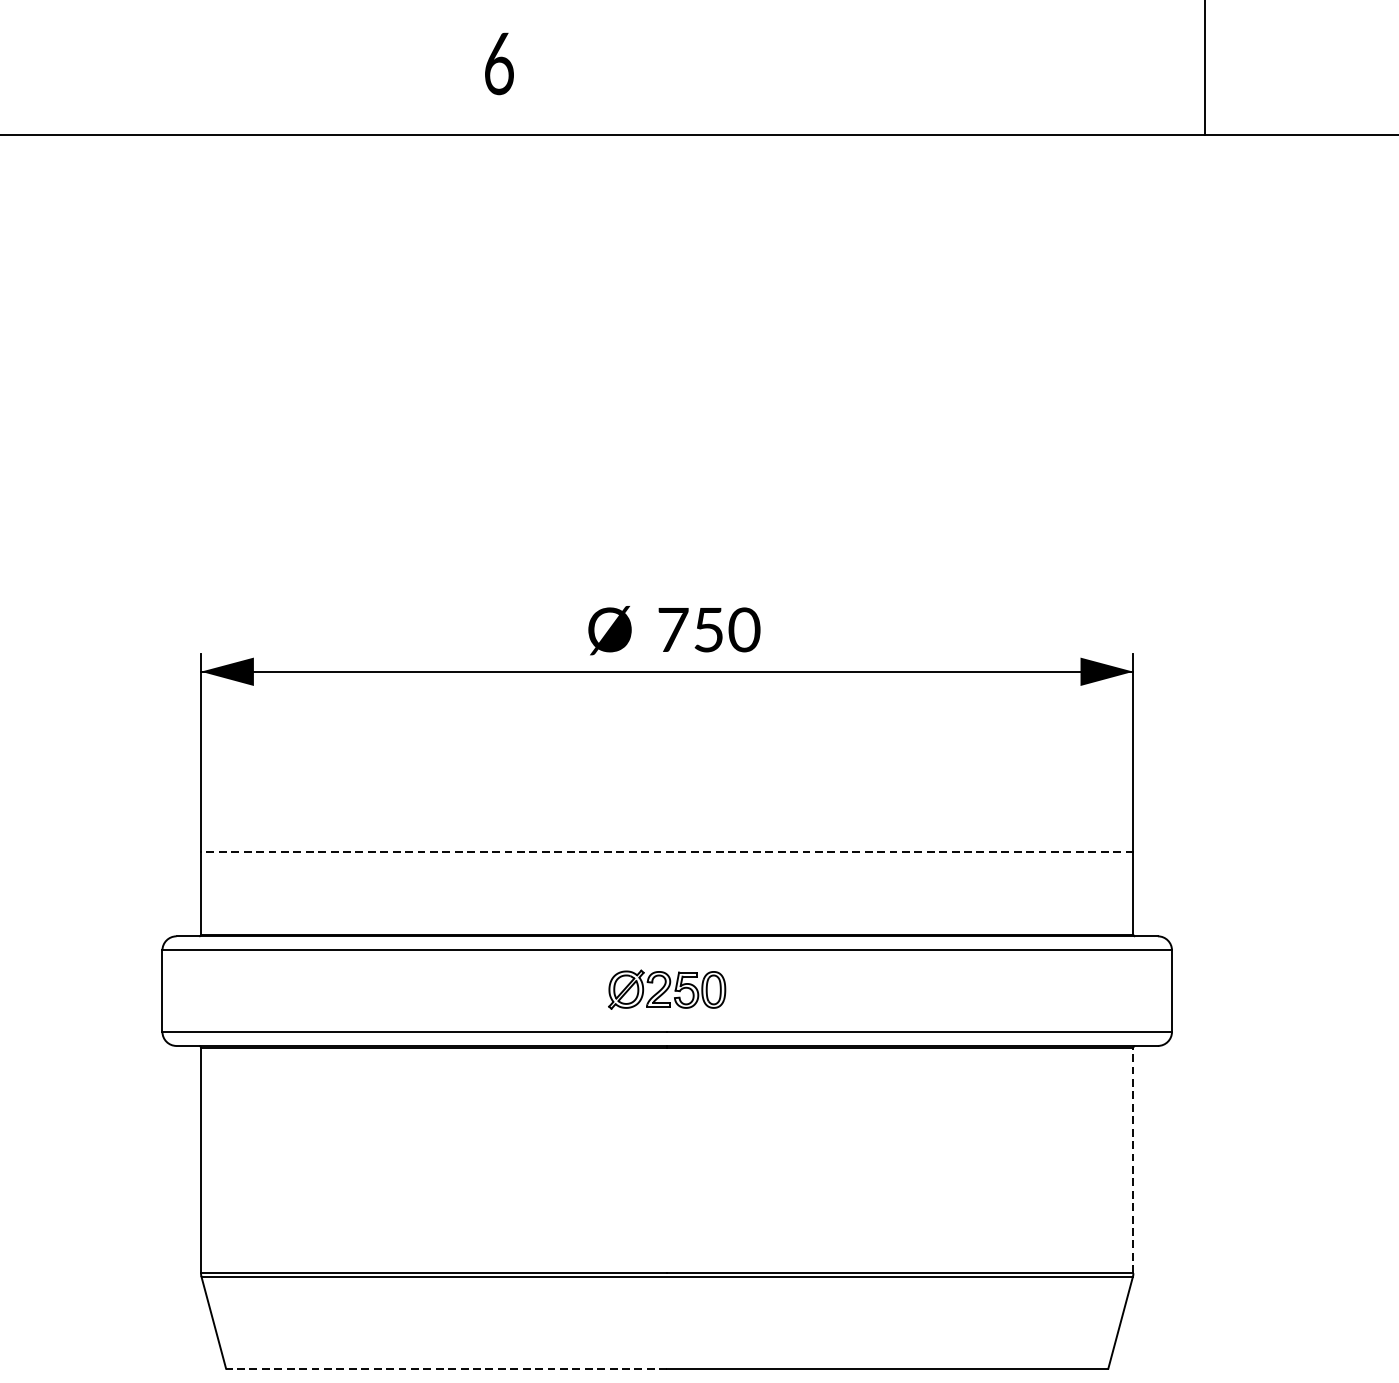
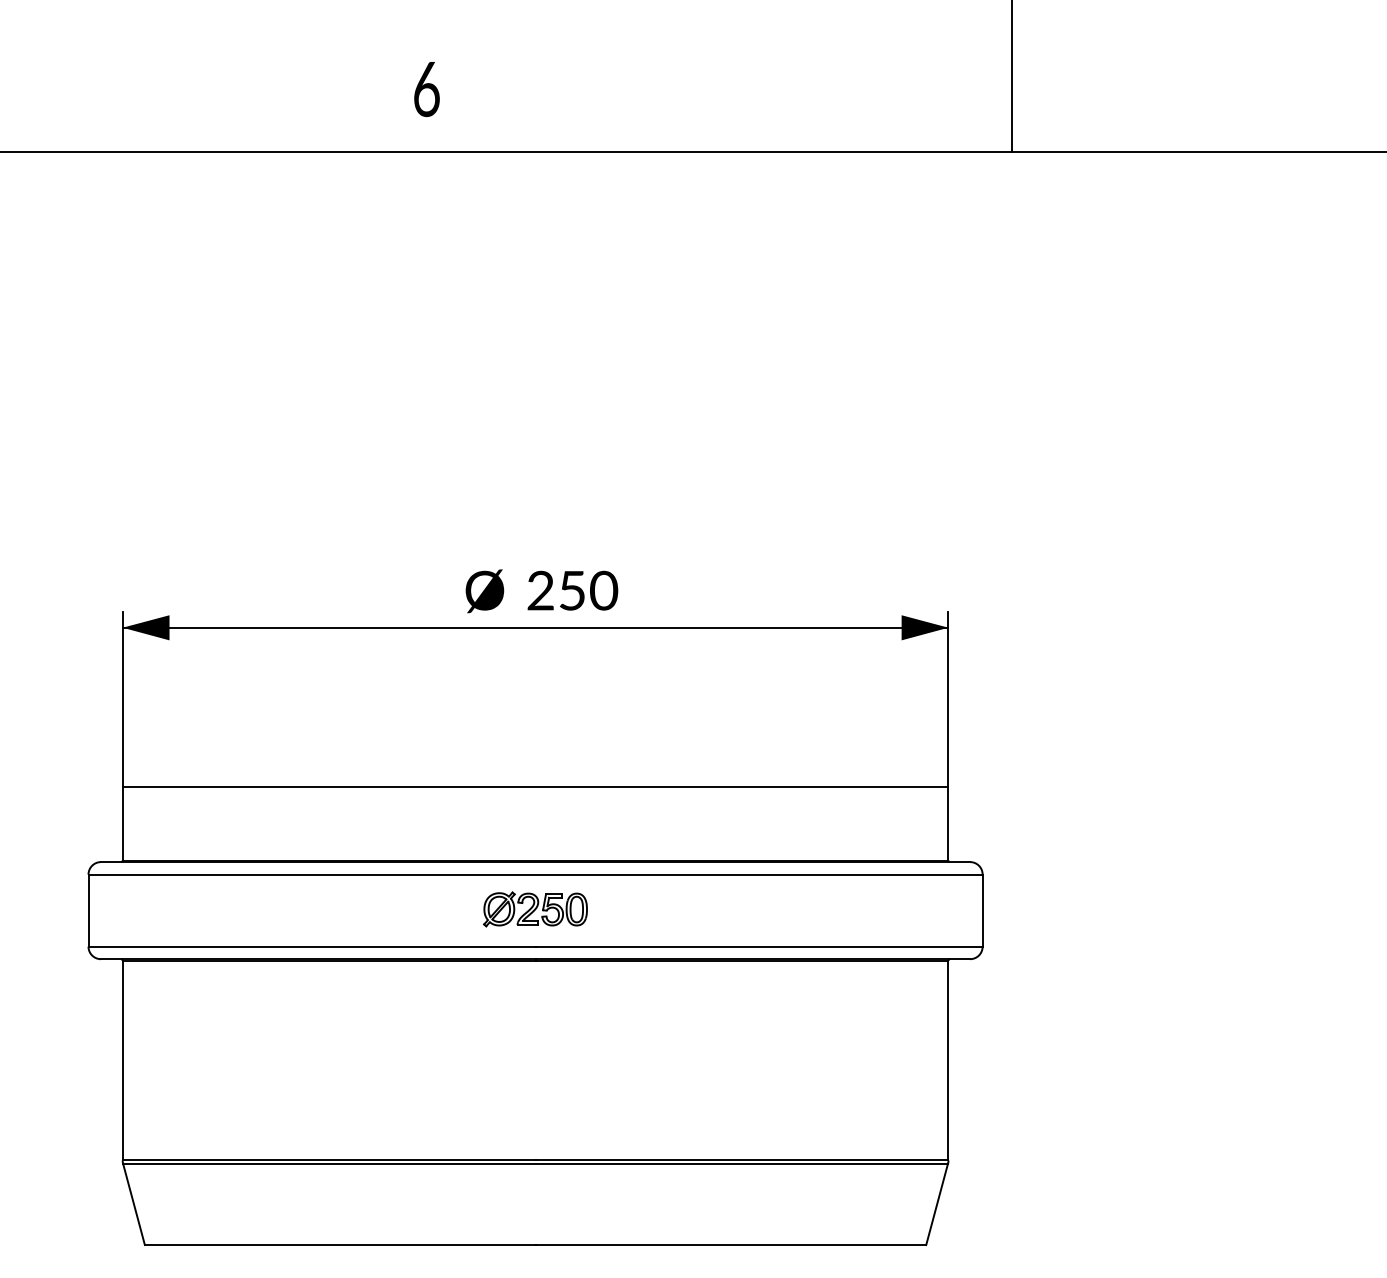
text: (498, 64) -> (426, 89), moved
text: (672, 629) -> (540, 590), 750 -> 250
line: (667, 852) -> (535, 787), dashed -> solid
line: (1133, 1160) -> (948, 1060), dashed -> solid
line: (445, 1369) -> (339, 1245), dashed -> solid

